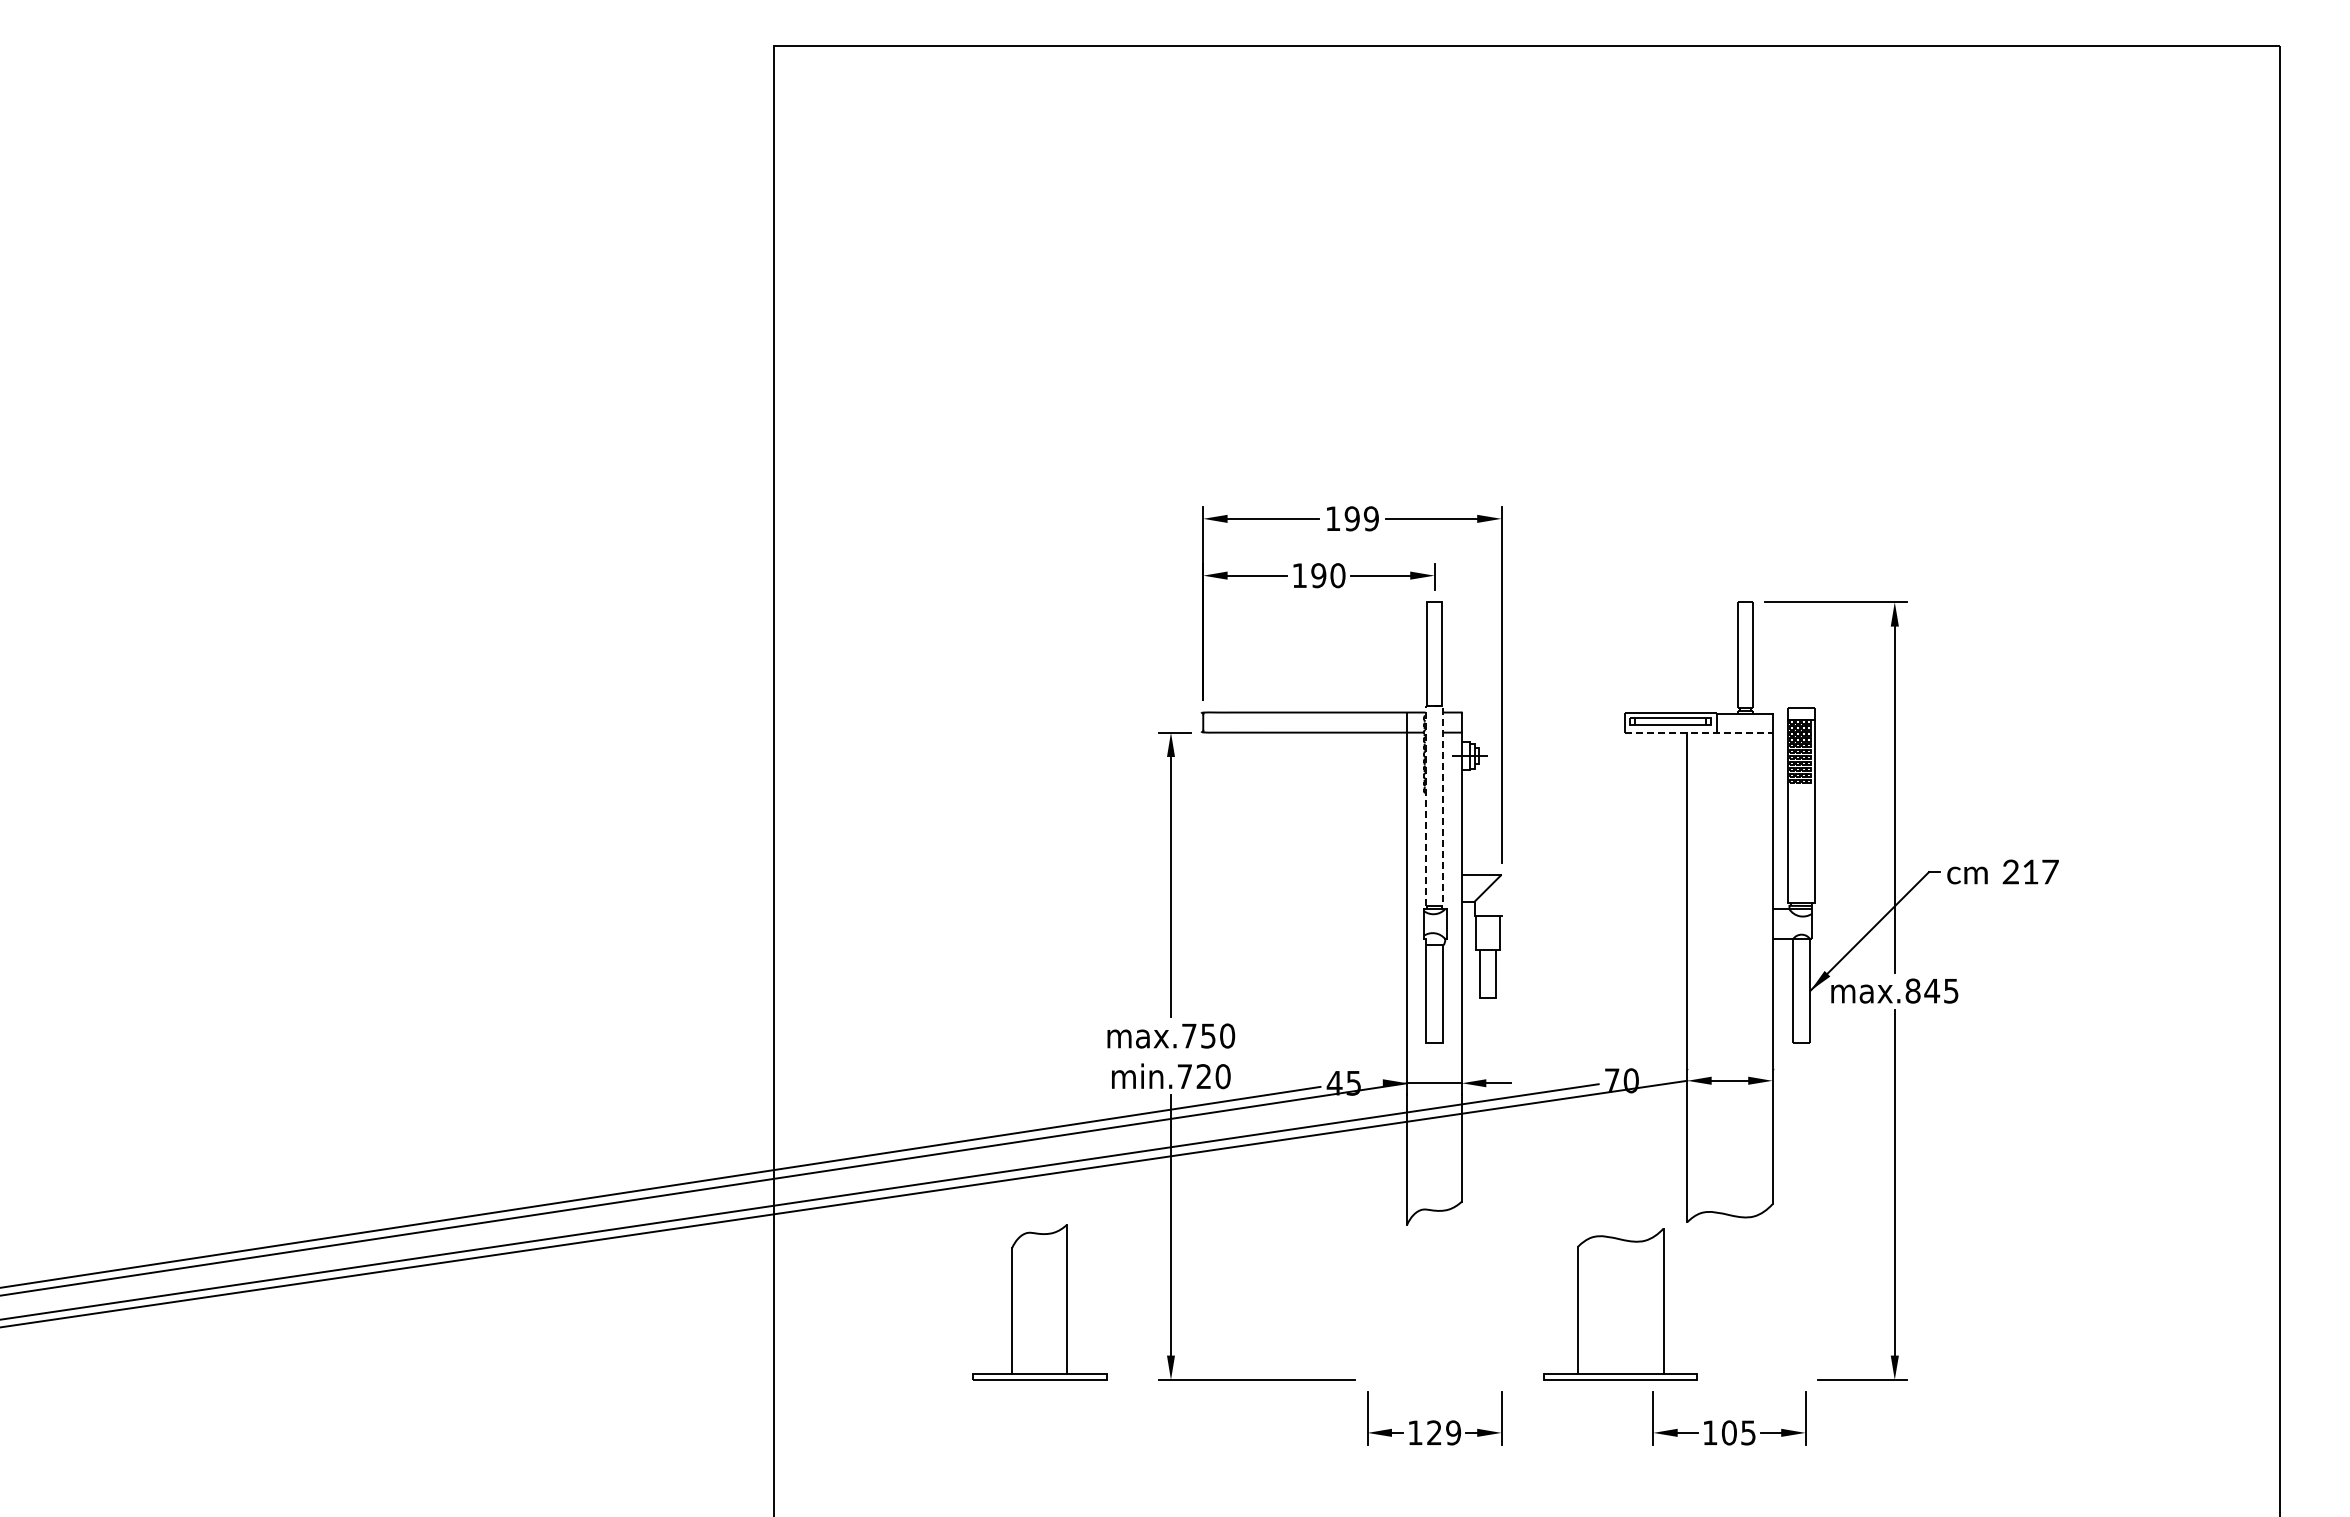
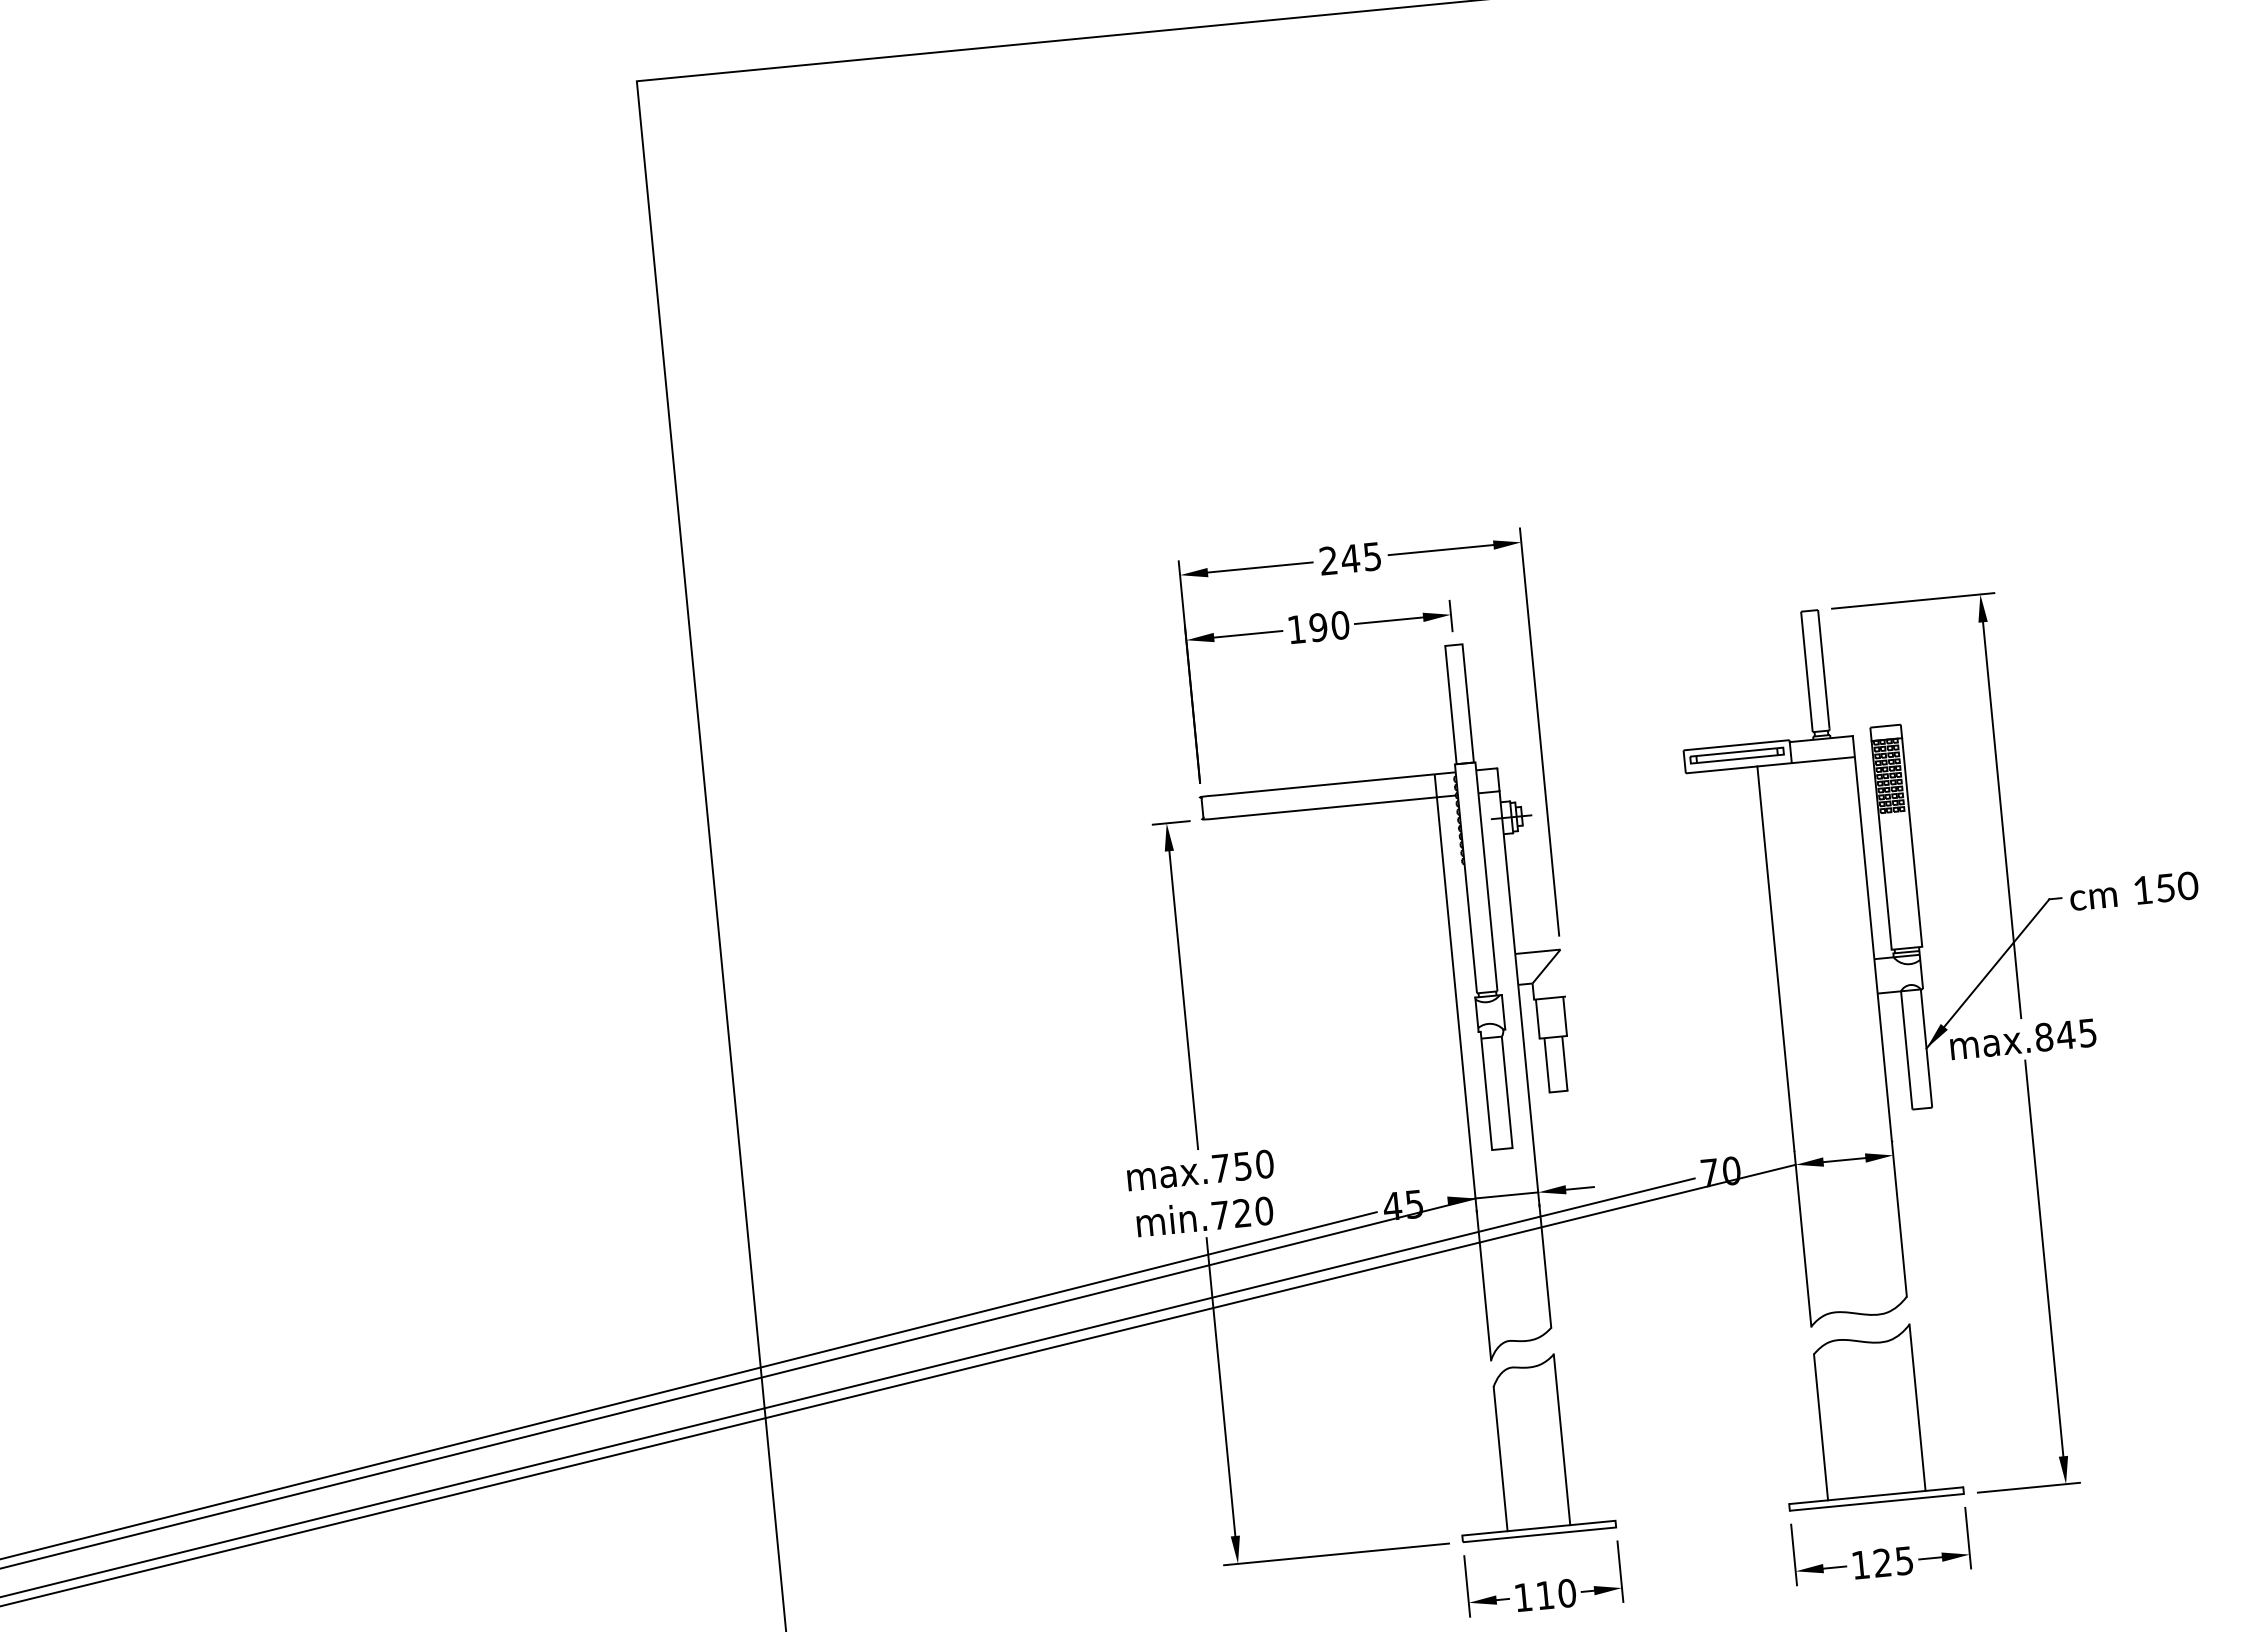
text: (1352, 518) -> (1350, 558), 199 -> 245
line: (1434, 705) -> (1465, 763), dashed -> solid
line: (1698, 732) -> (1770, 765), dashed -> solid
text: (2030, 871) -> (2165, 887), 217 -> 150
part: (1039, 1302) -> (1530, 1446), moved
part: (1620, 1304) -> (1868, 1416), moved
text: (1444, 1432) -> (1556, 1593), 129 -> 110
text: (1729, 1432) -> (1882, 1562), 105 -> 125

